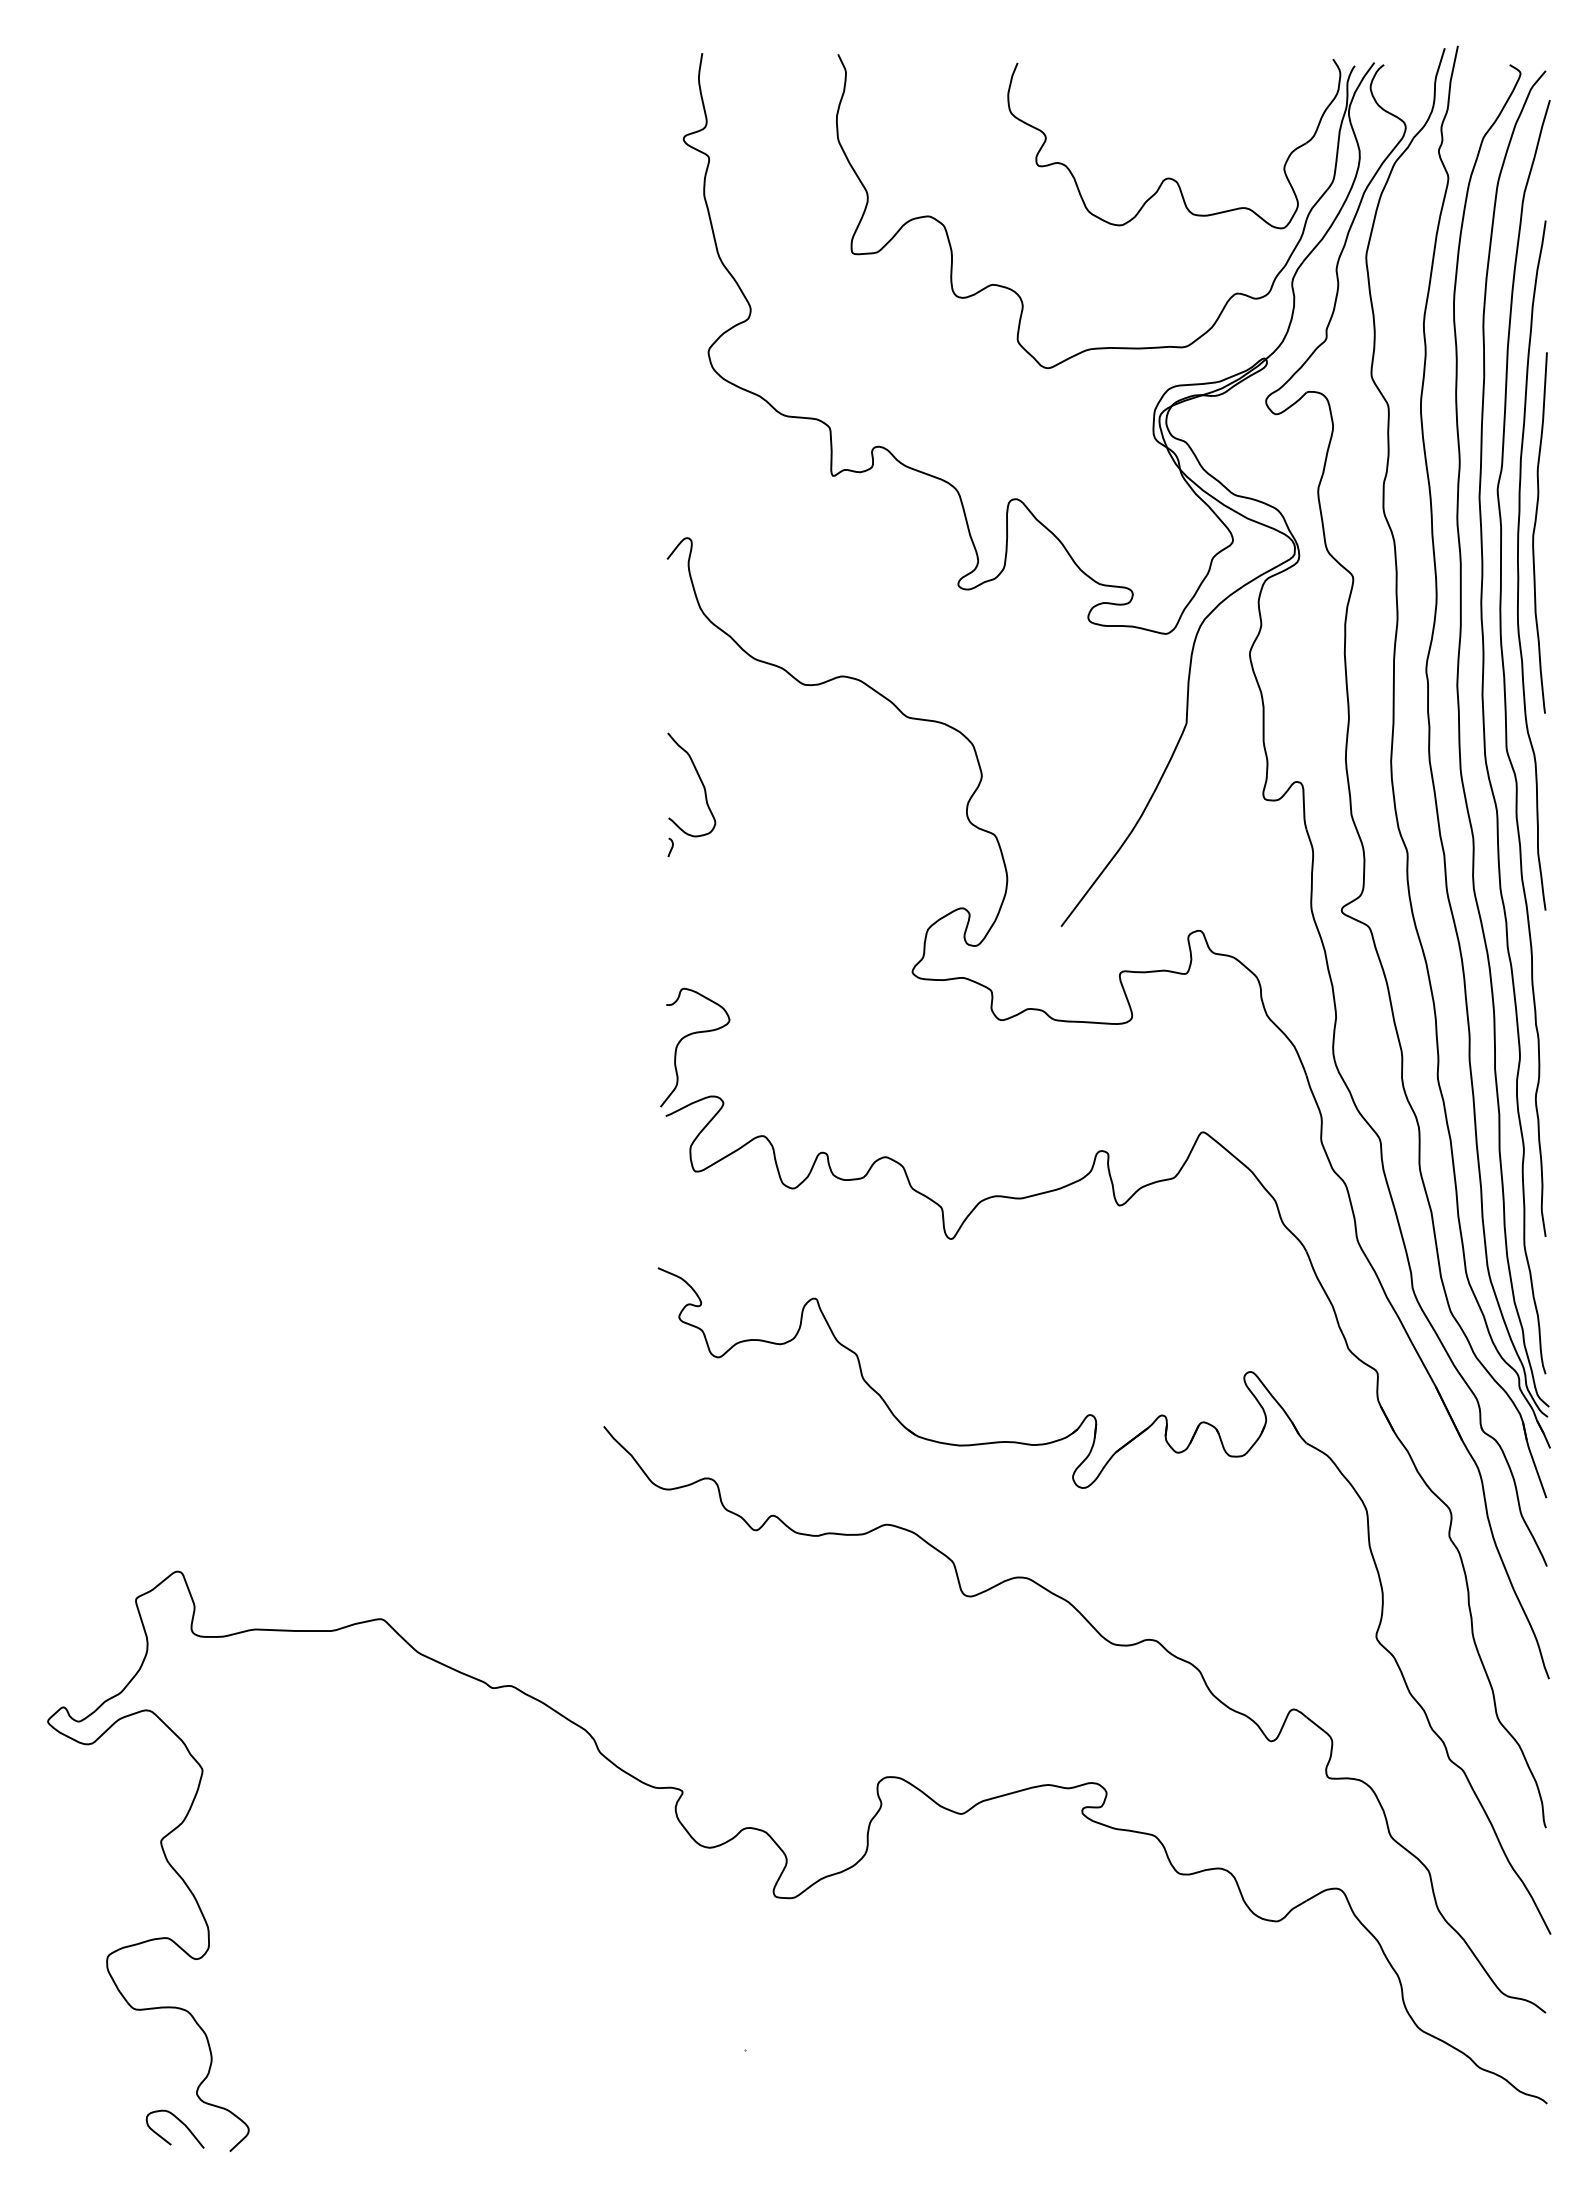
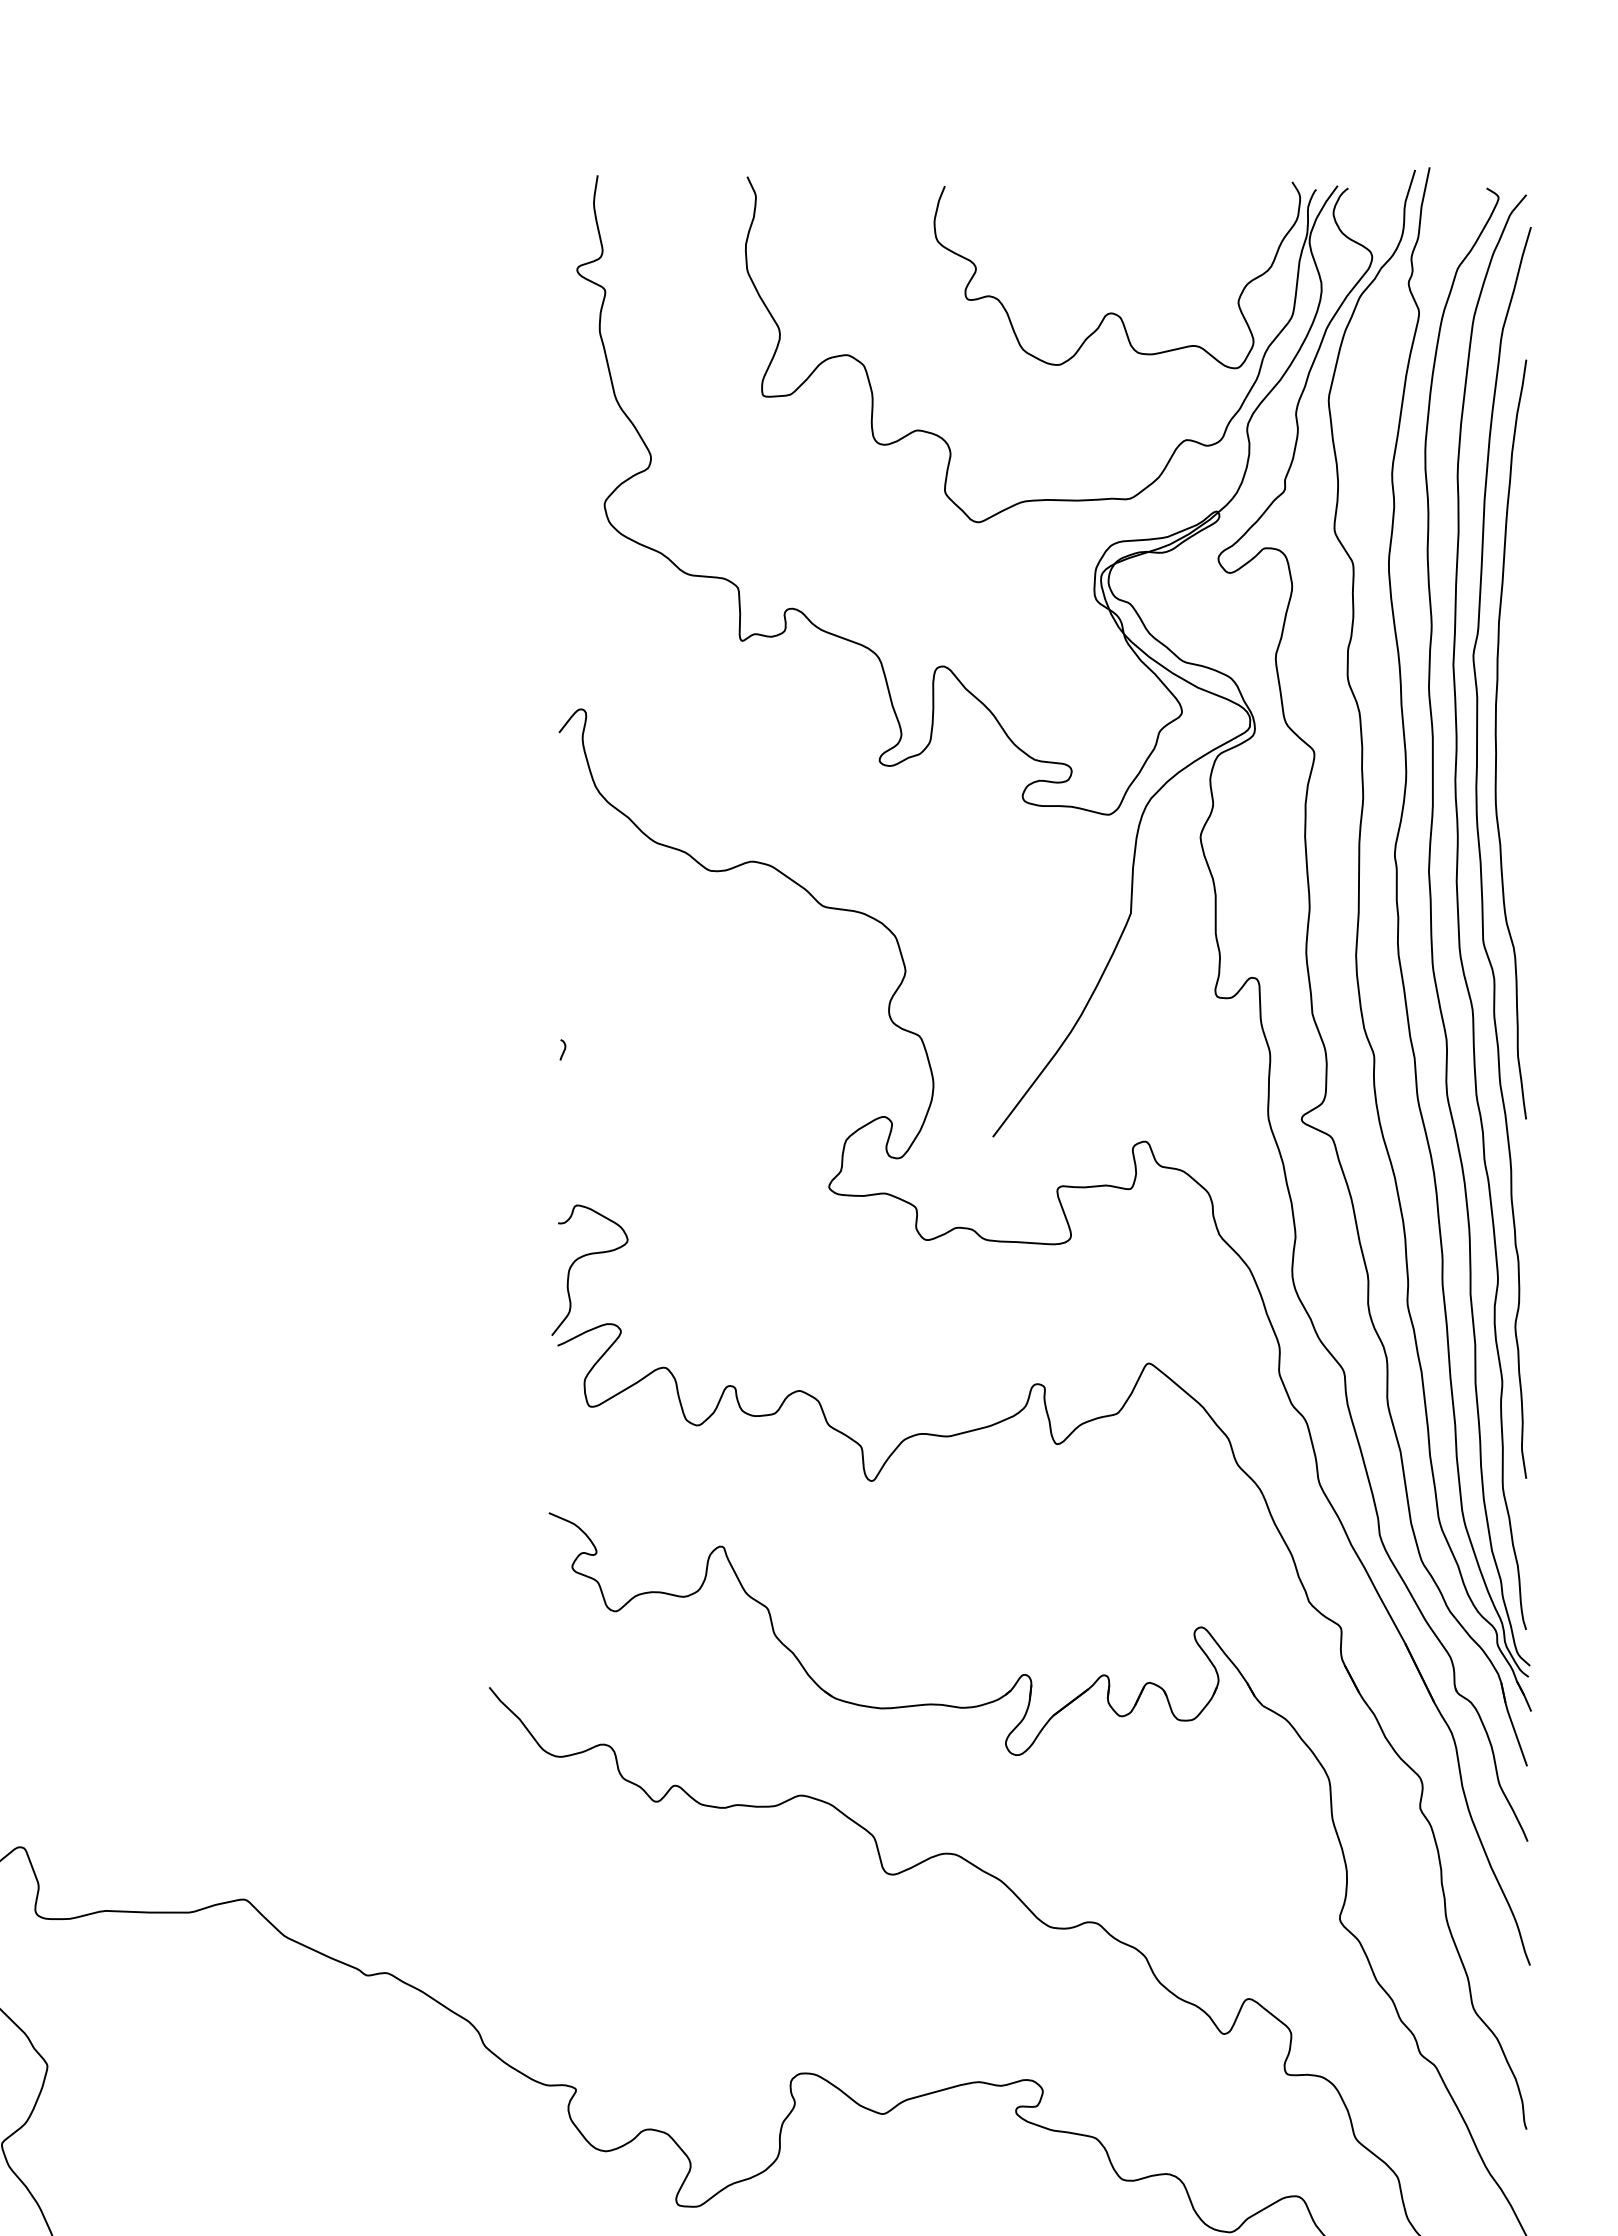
curve: (1535, 529) -> (1515, 699), removed
curve: (699, 779) -> (594, 975), removed

